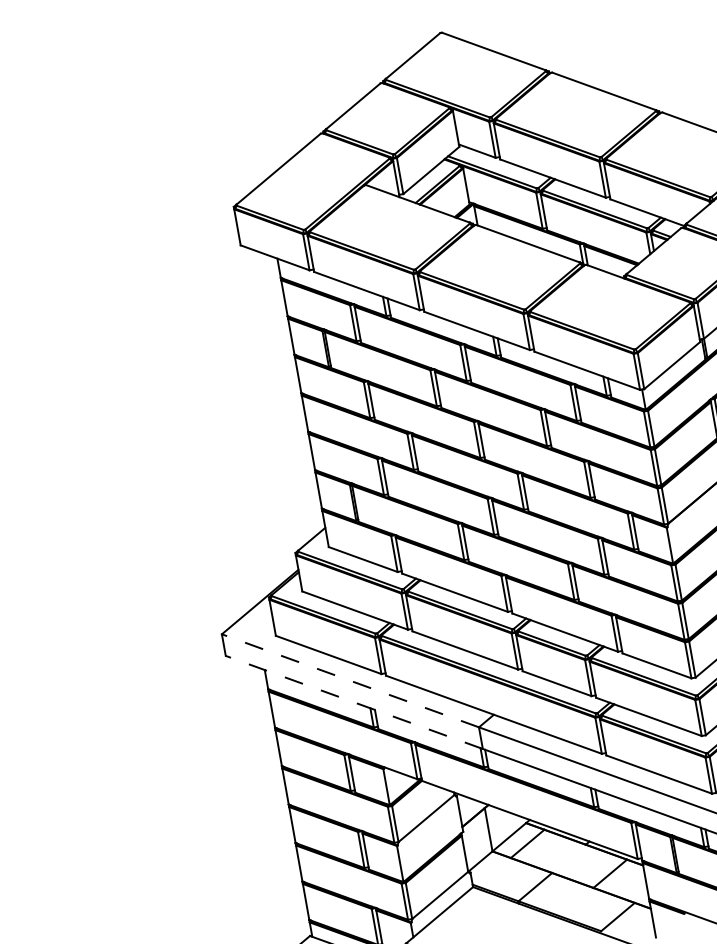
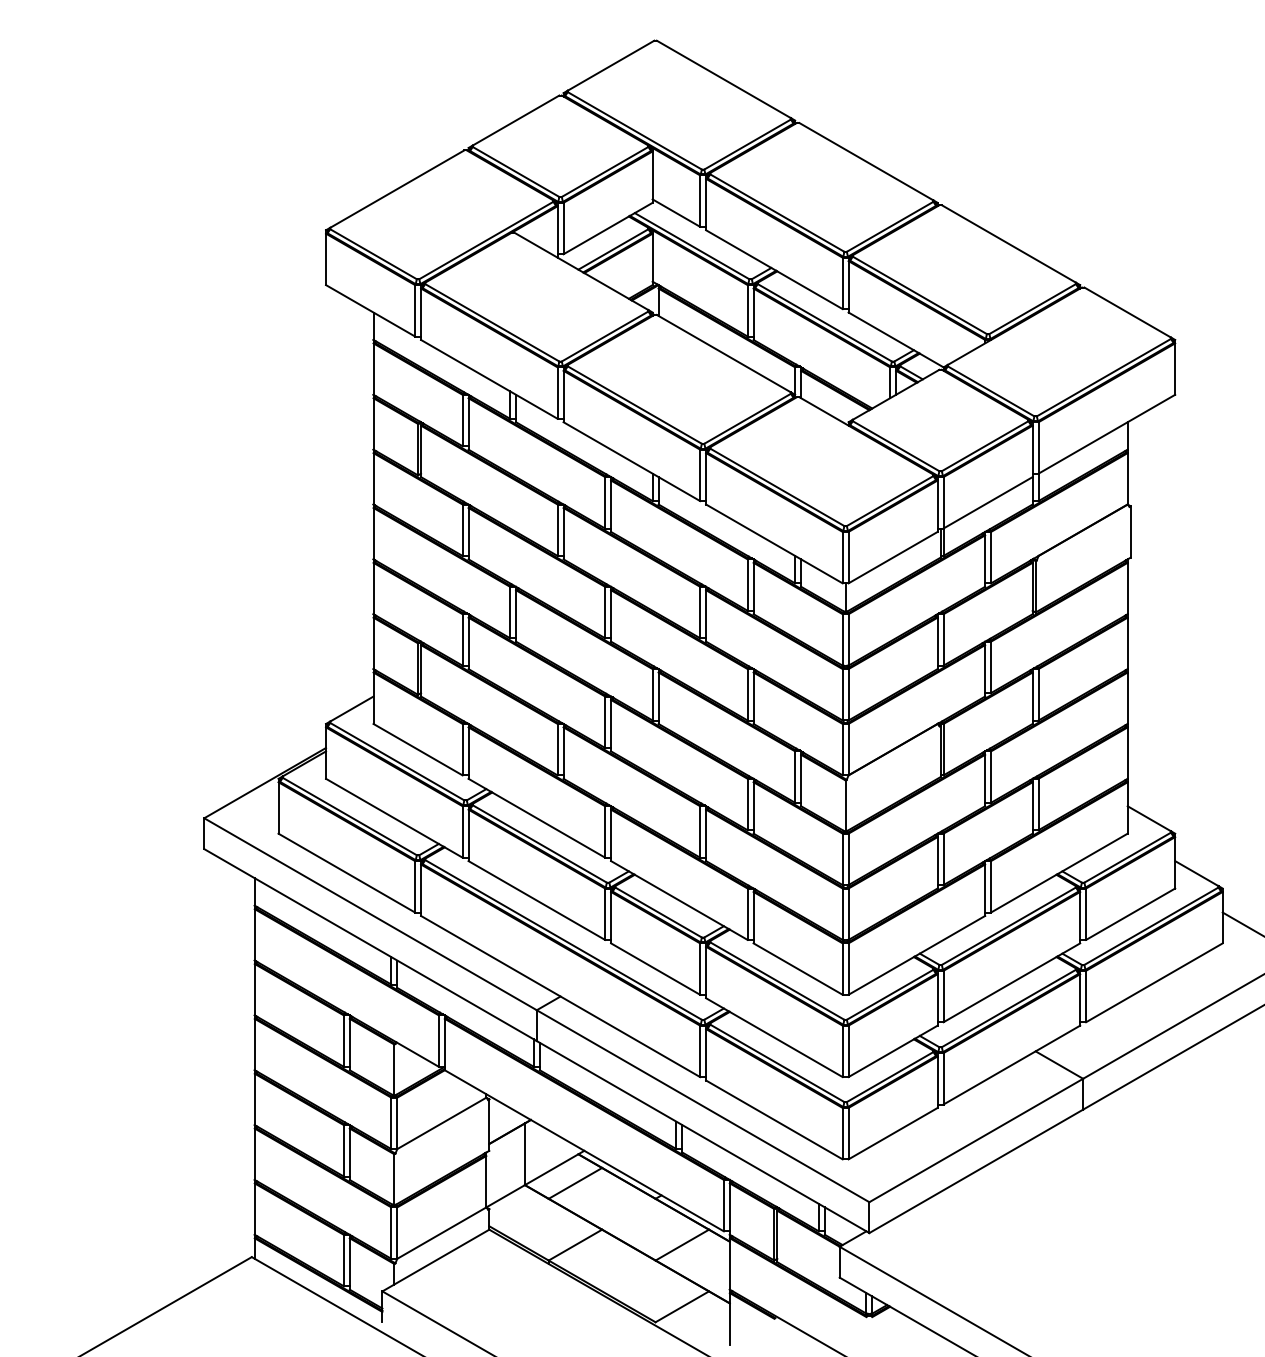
line: (350, 680) -> (370, 914), dashed -> solid
line: (354, 702) -> (370, 945), dashed -> solid

